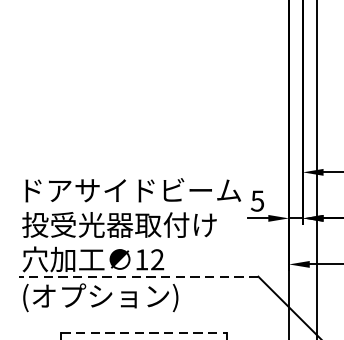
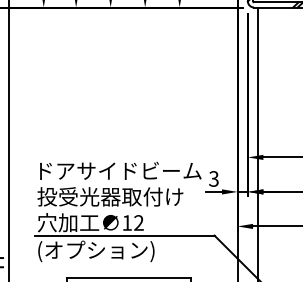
text: (257, 200) -> (213, 178), 5 -> 3
line: (138, 276) -> (124, 235), dashed -> solid
line: (144, 332) -> (129, 277), dashed -> solid

